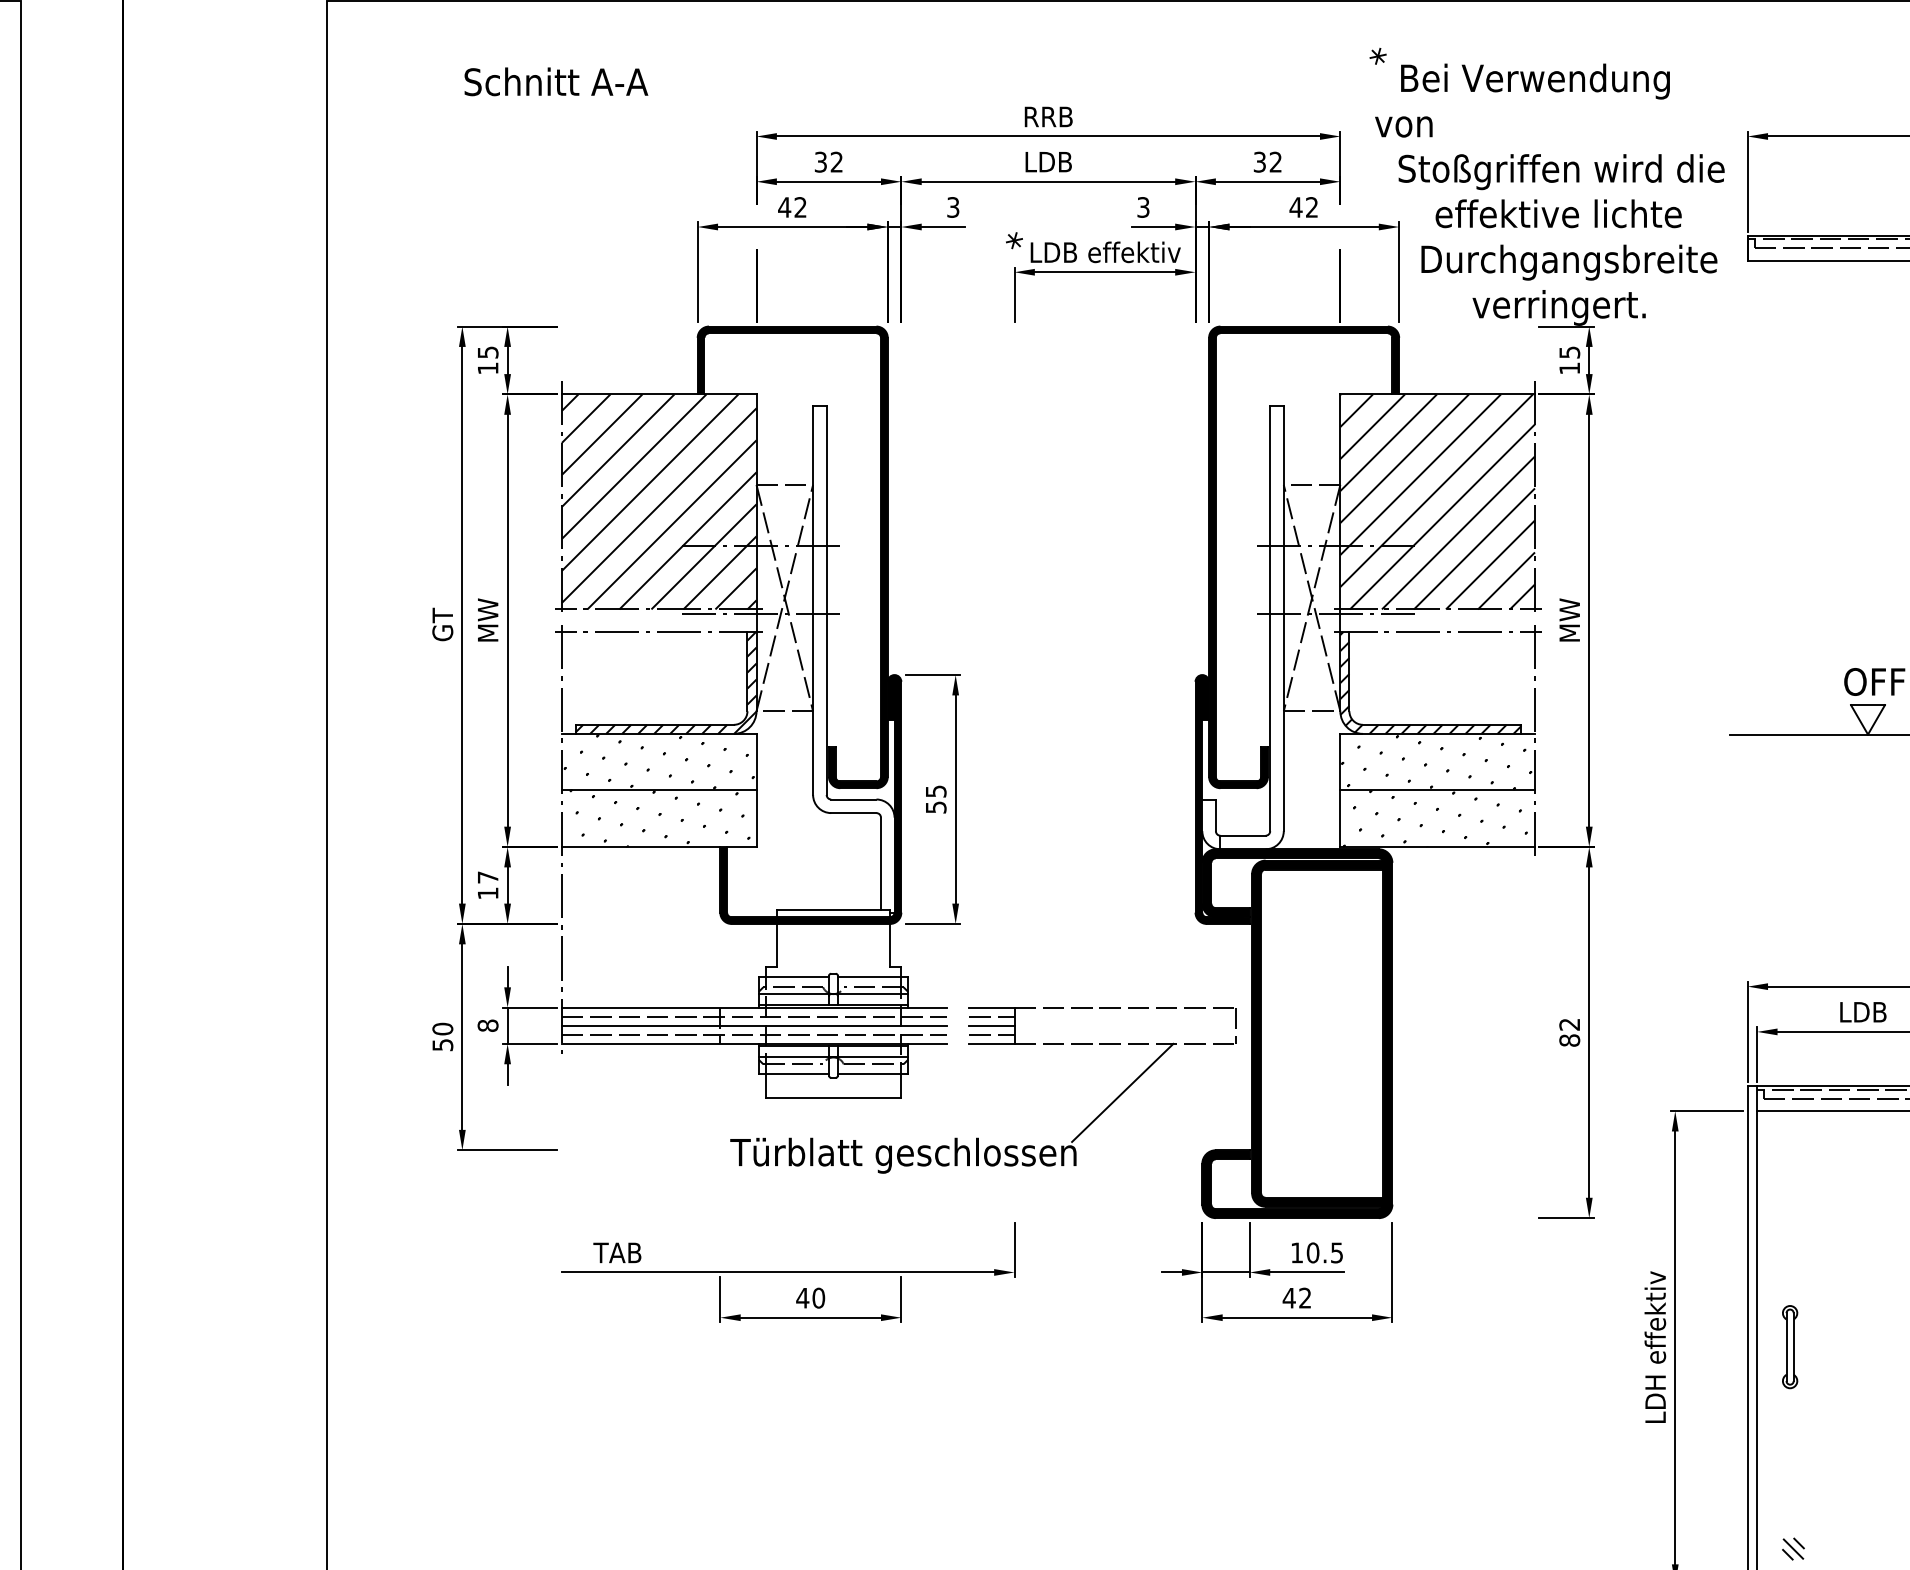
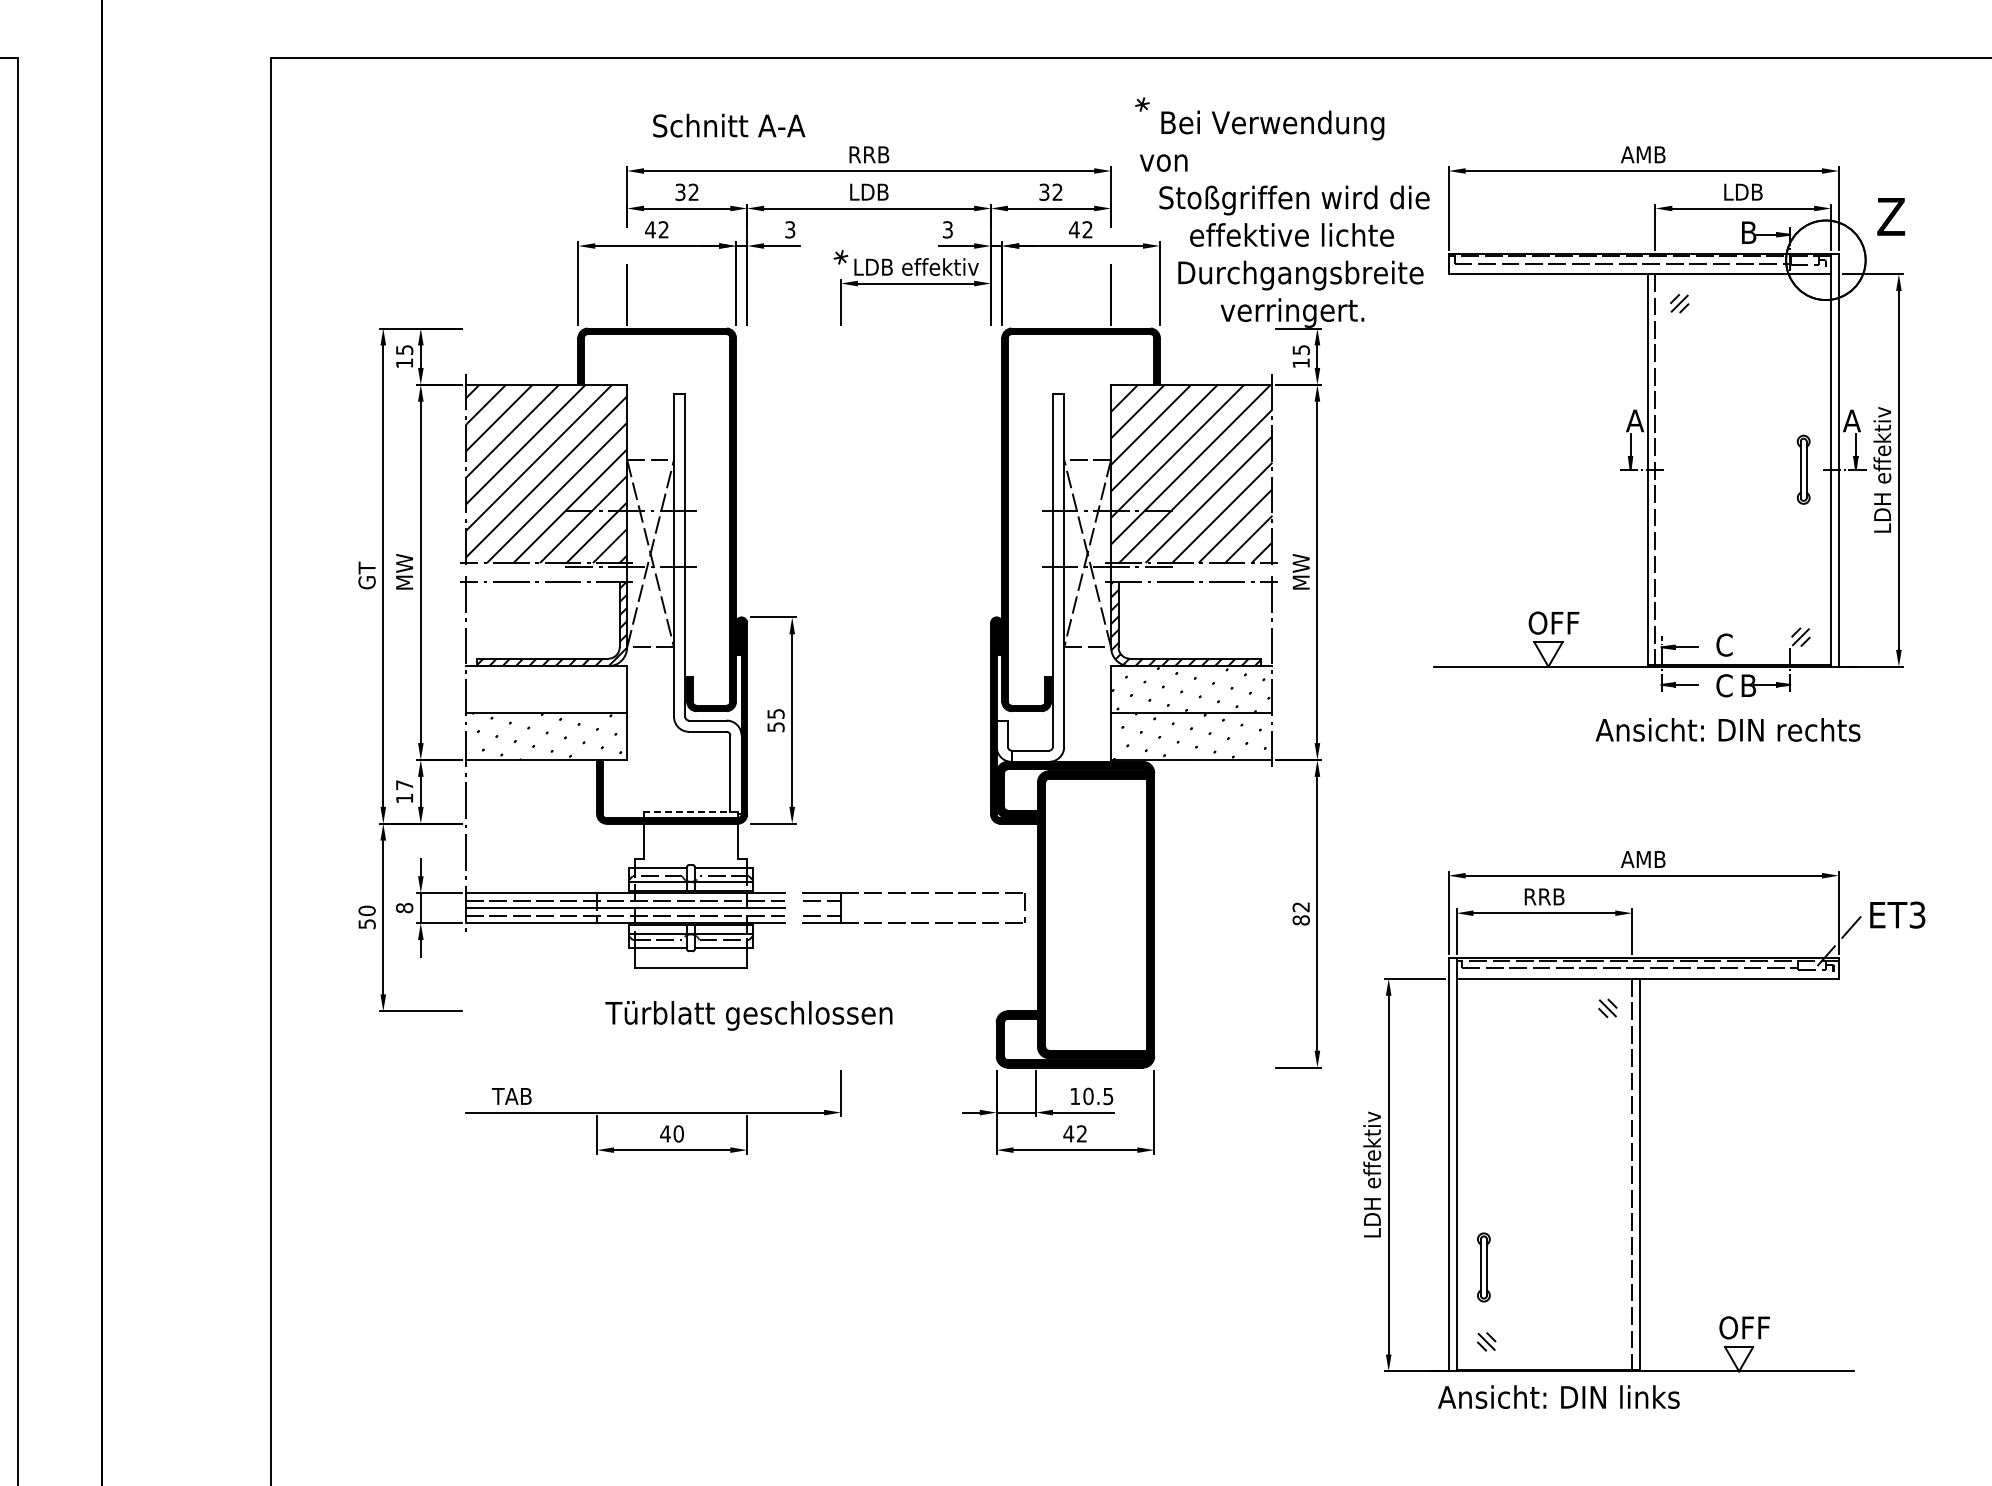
text: (556, 81) -> (729, 125), moved
hatch: (659, 762) -> (546, 689), removed
line: (832, 910) -> (690, 812), solid -> dashed
text: (1863, 1011) -> (1544, 896), LDB -> RRB
line: (990, 1026) -> (821, 908), removed
line: (1122, 1092) -> (930, 963), removed
part: (1789, 1347) -> (1483, 1267), moved

